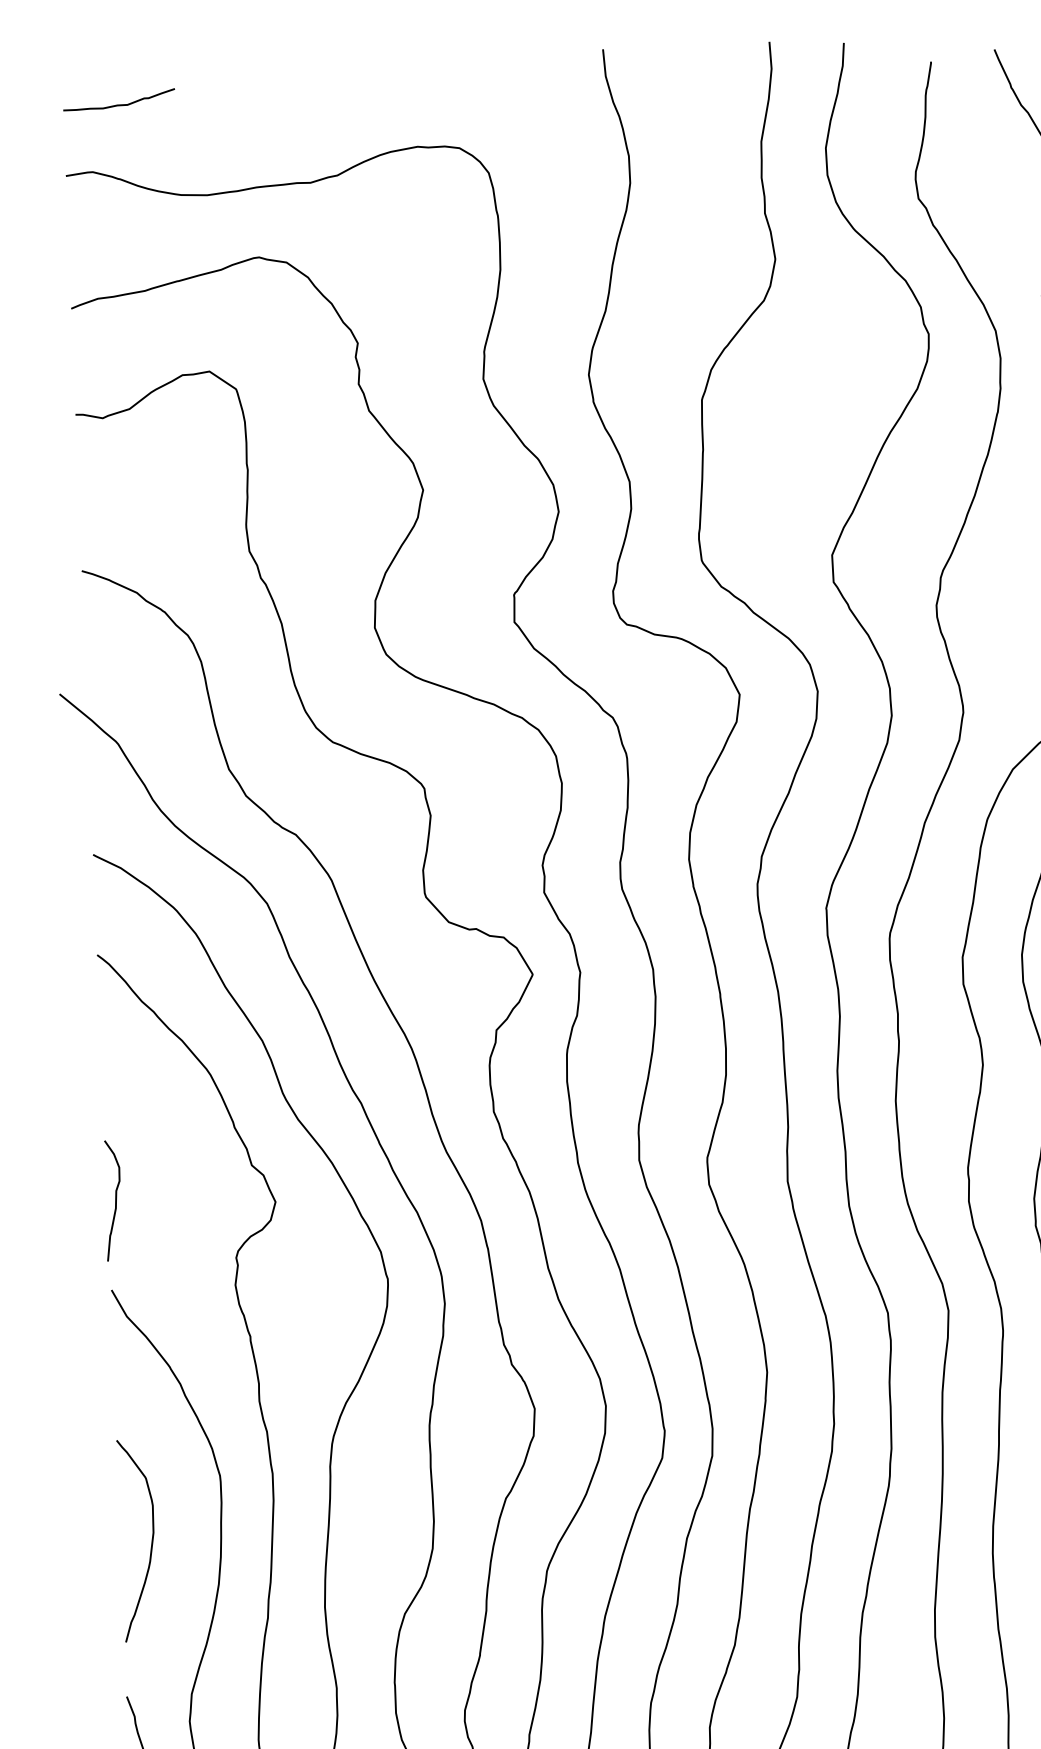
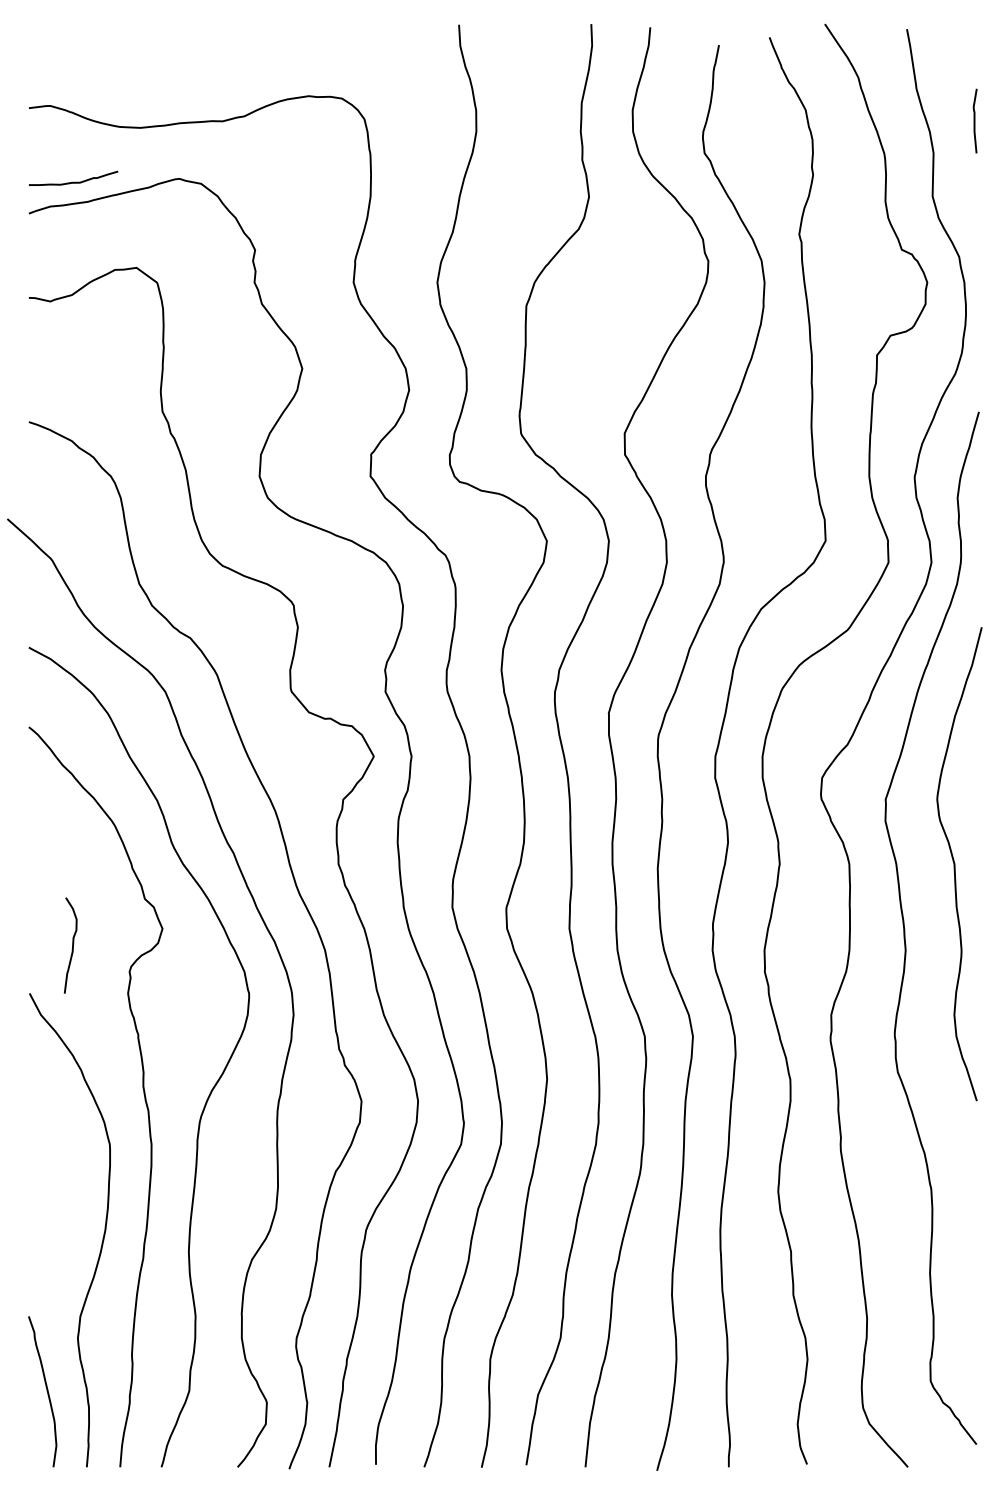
curve: (119, 103) -> (73, 181), moved
curve: (115, 1200) -> (72, 945), moved
curve: (150, 1544) -> (52, 1196), removed

